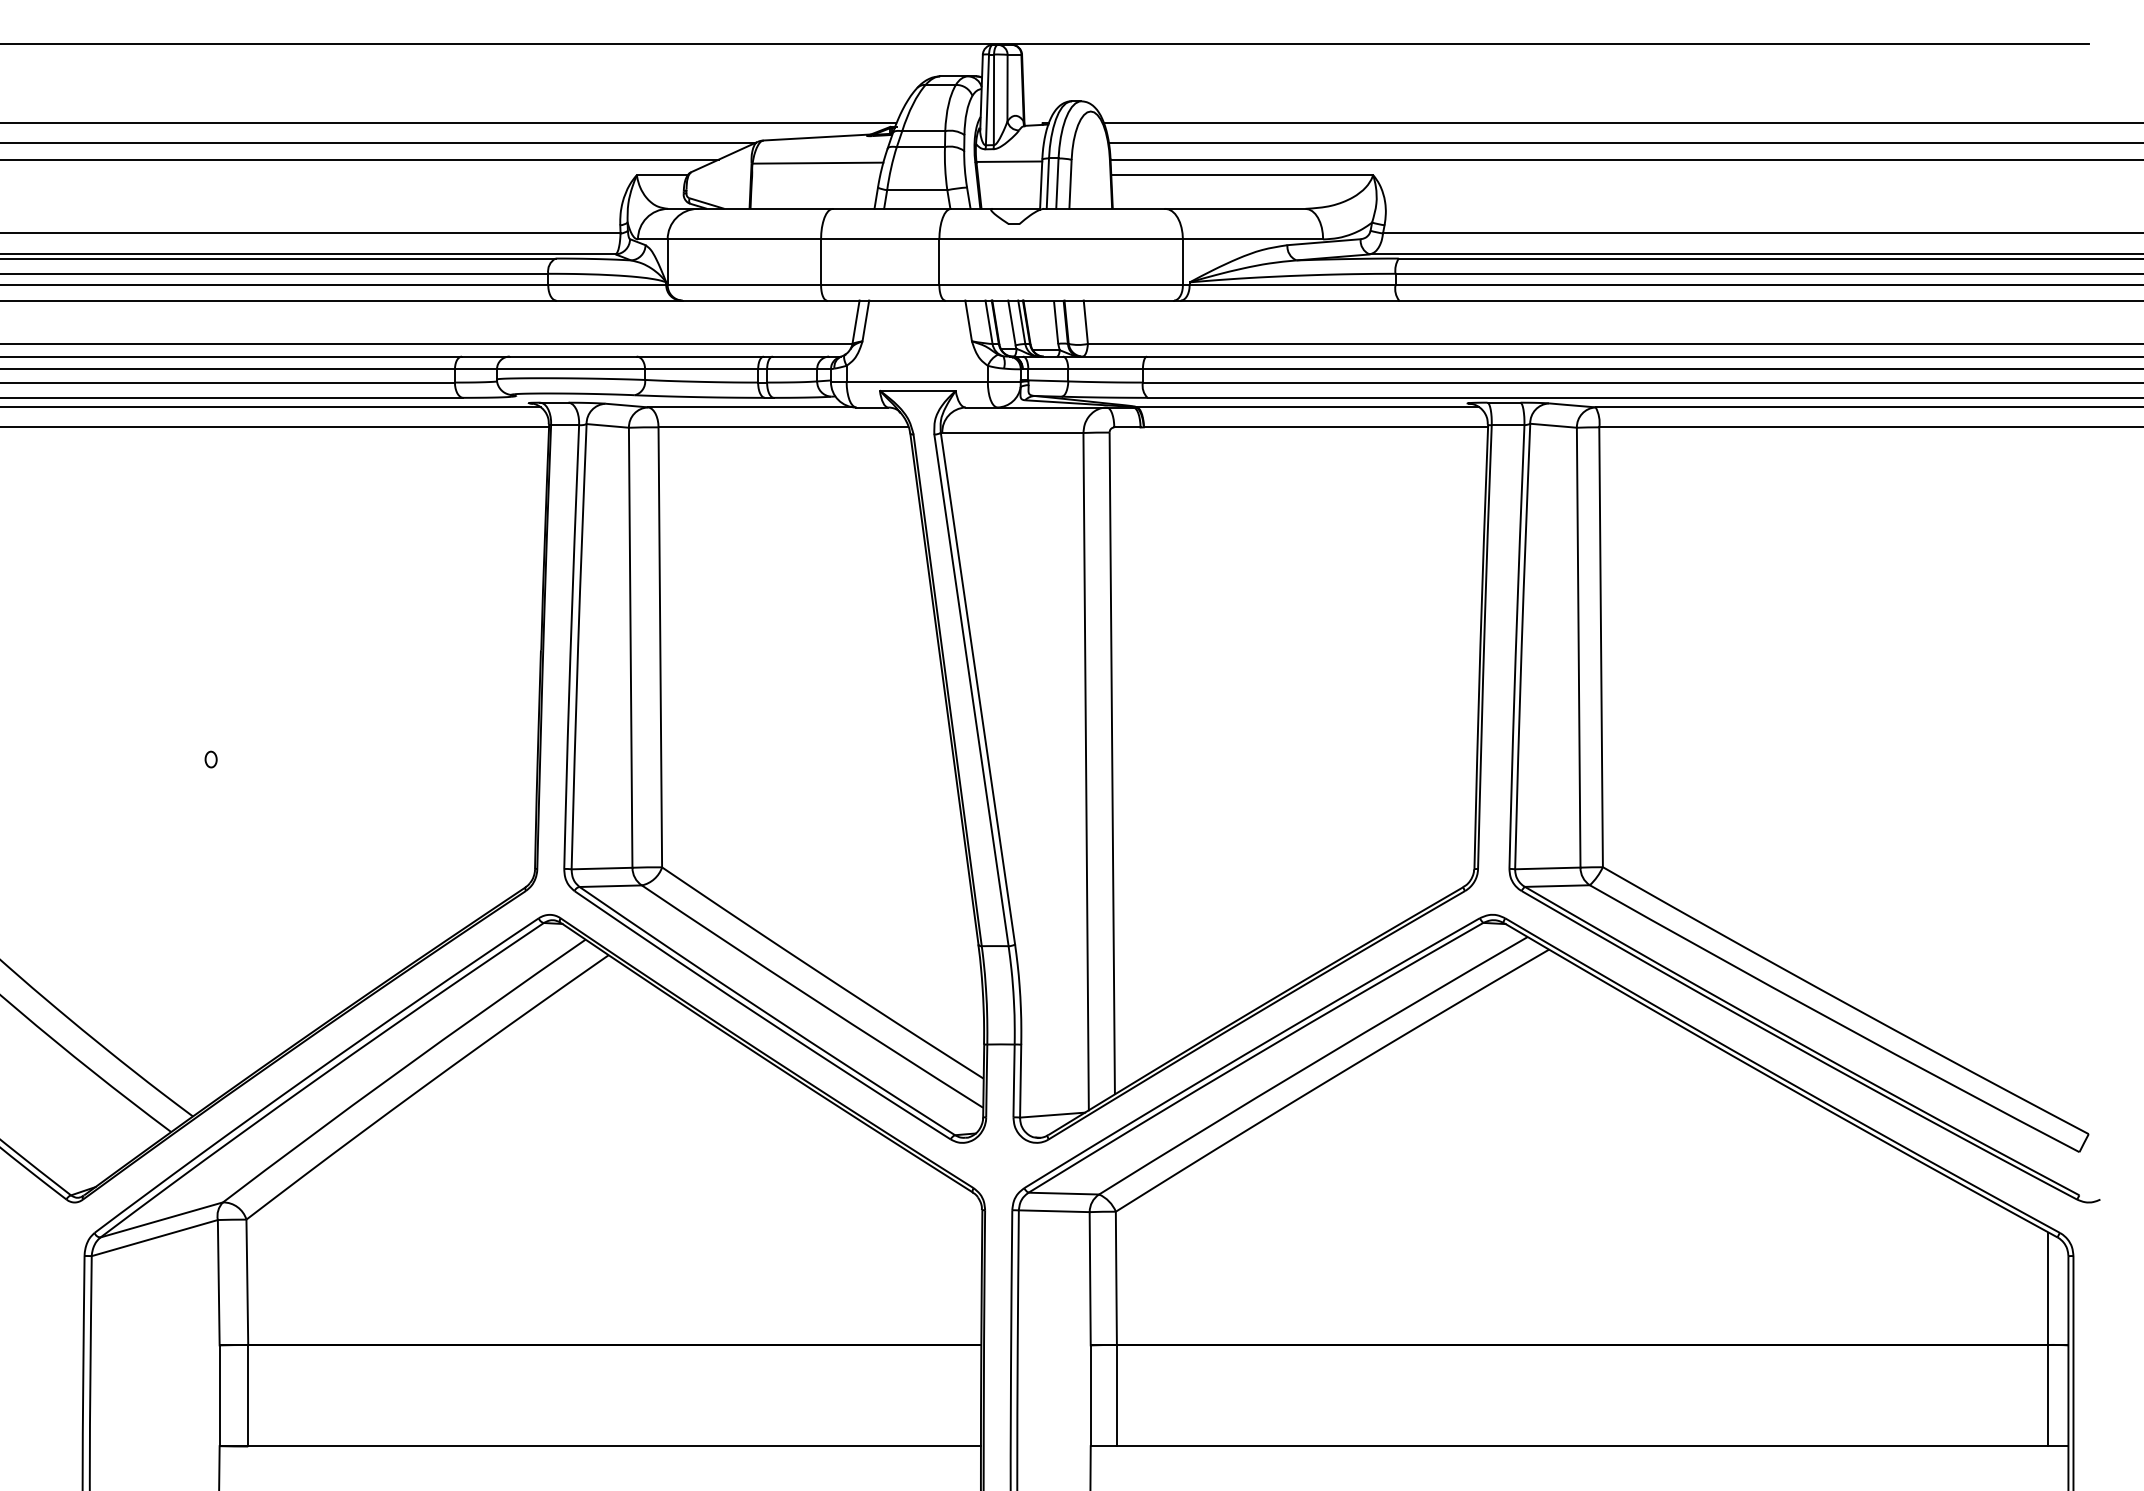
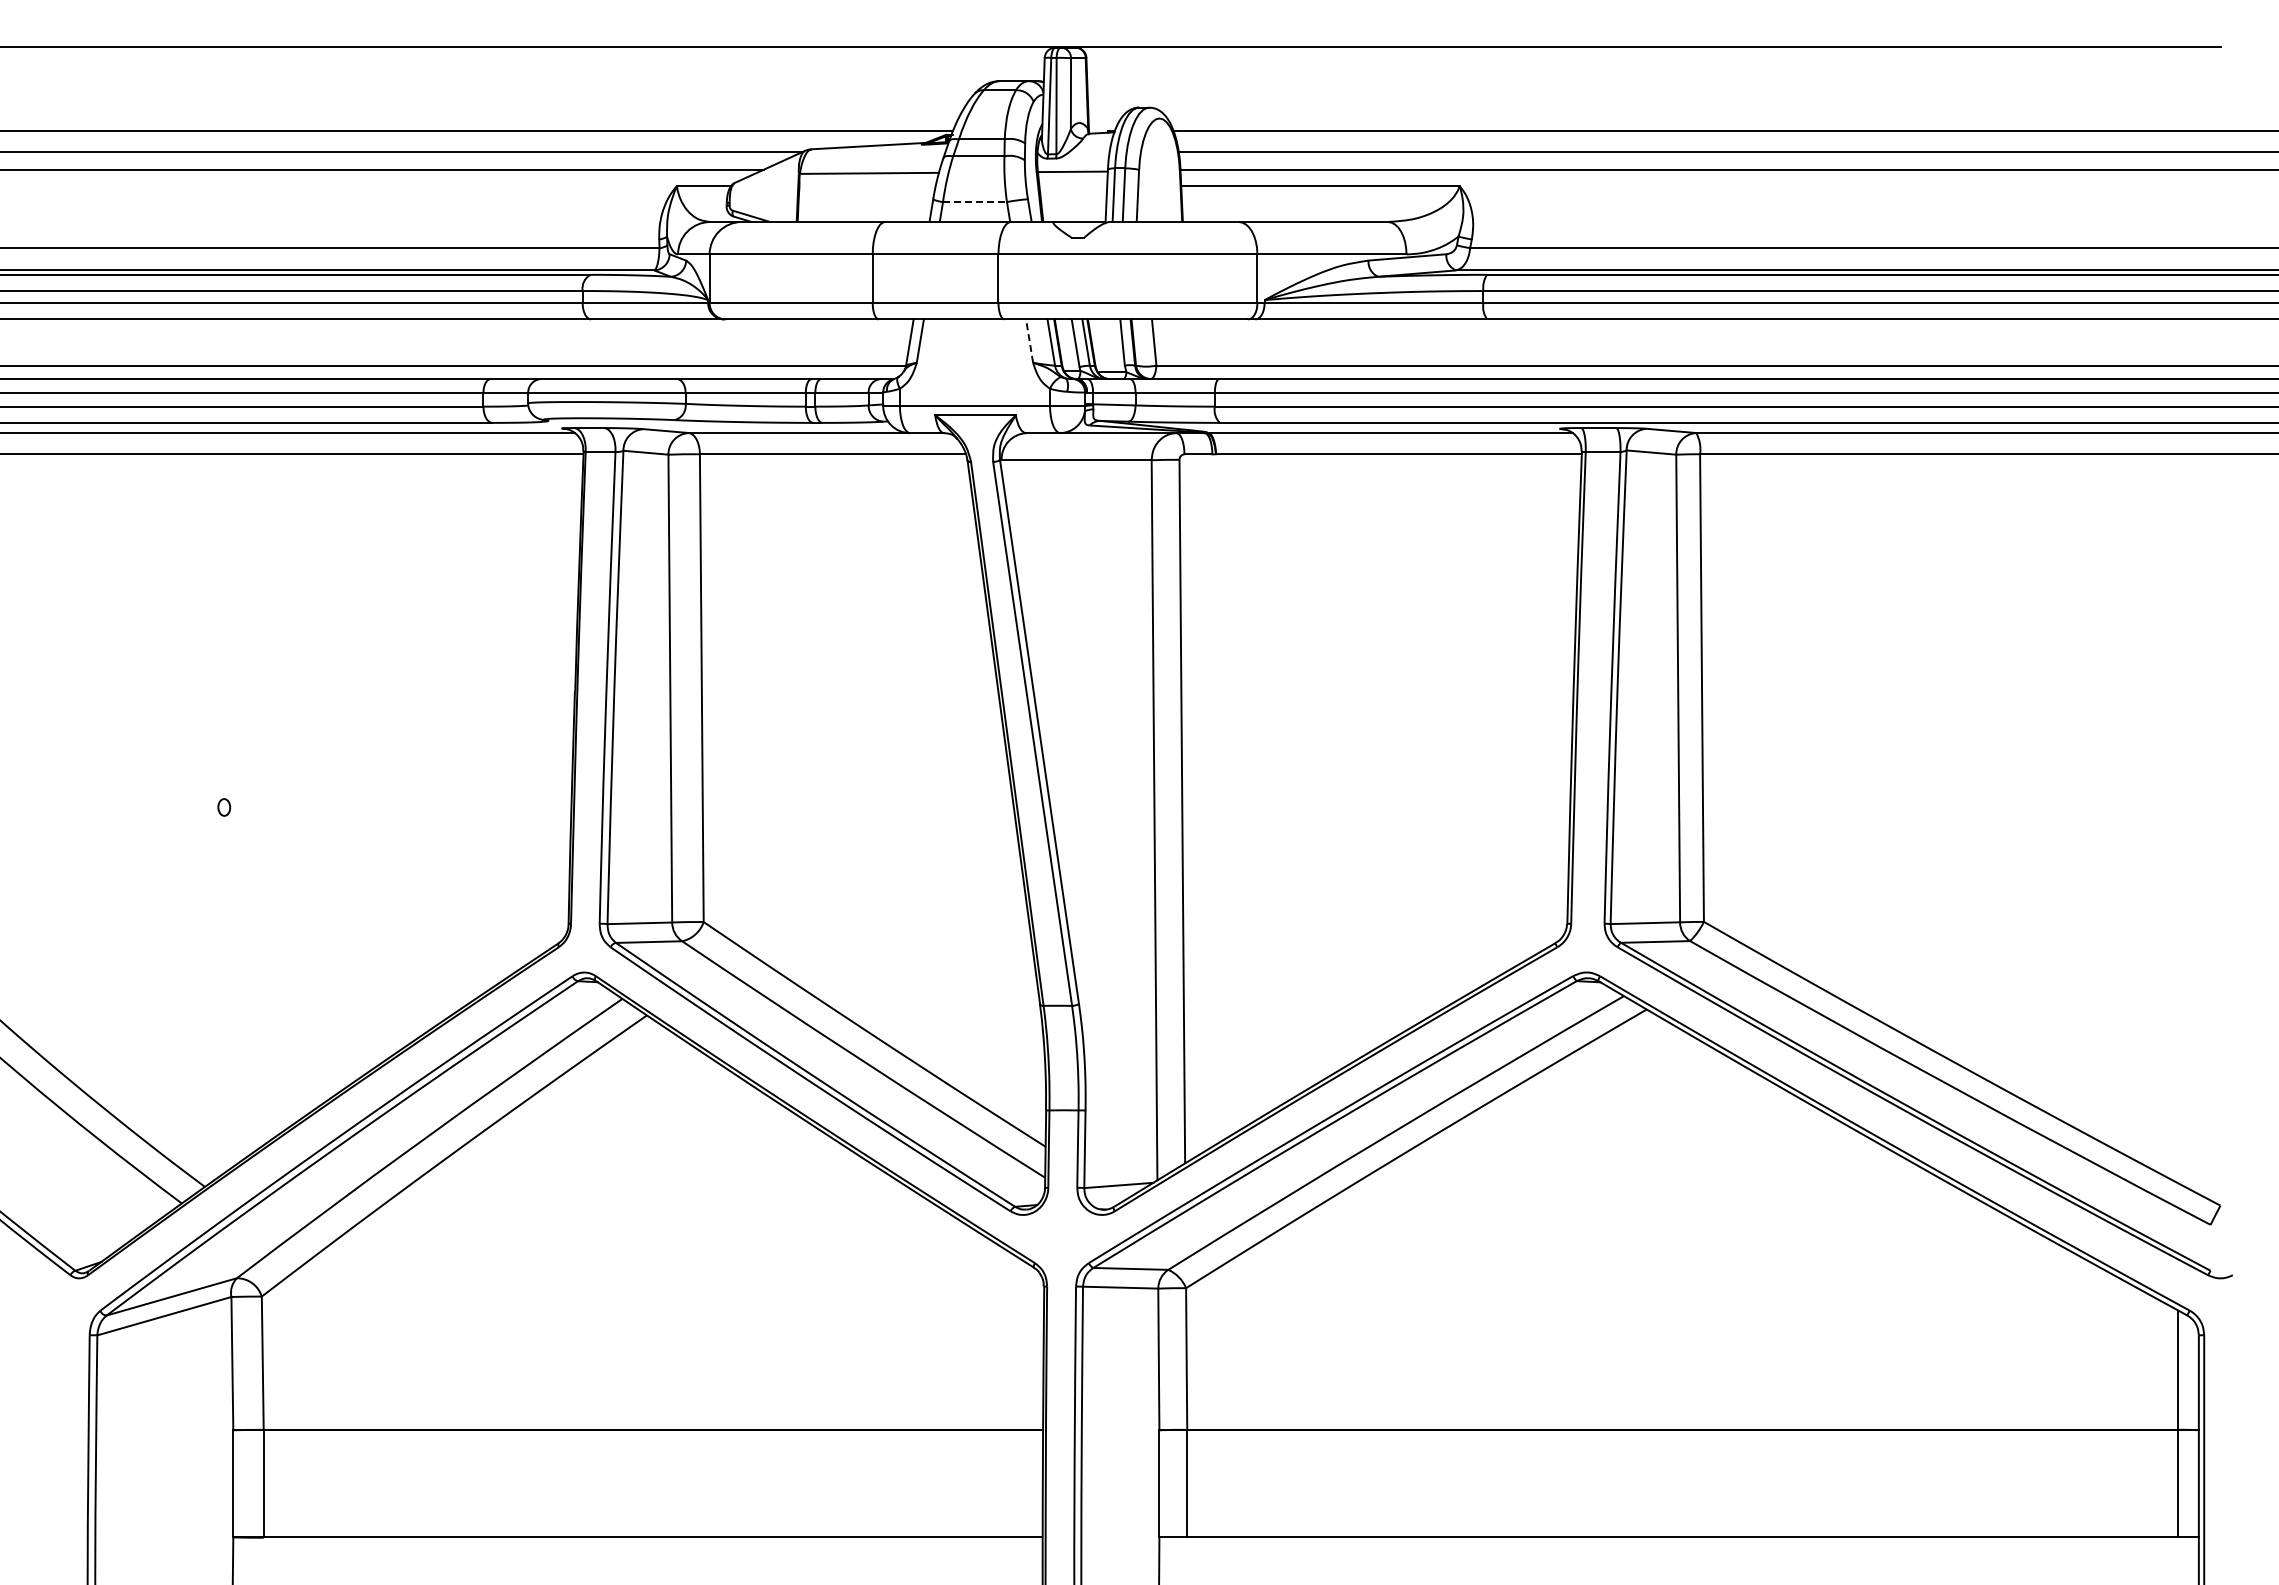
line: (917, 190) -> (975, 202), solid -> dashed
line: (968, 321) -> (1029, 341), solid -> dashed

